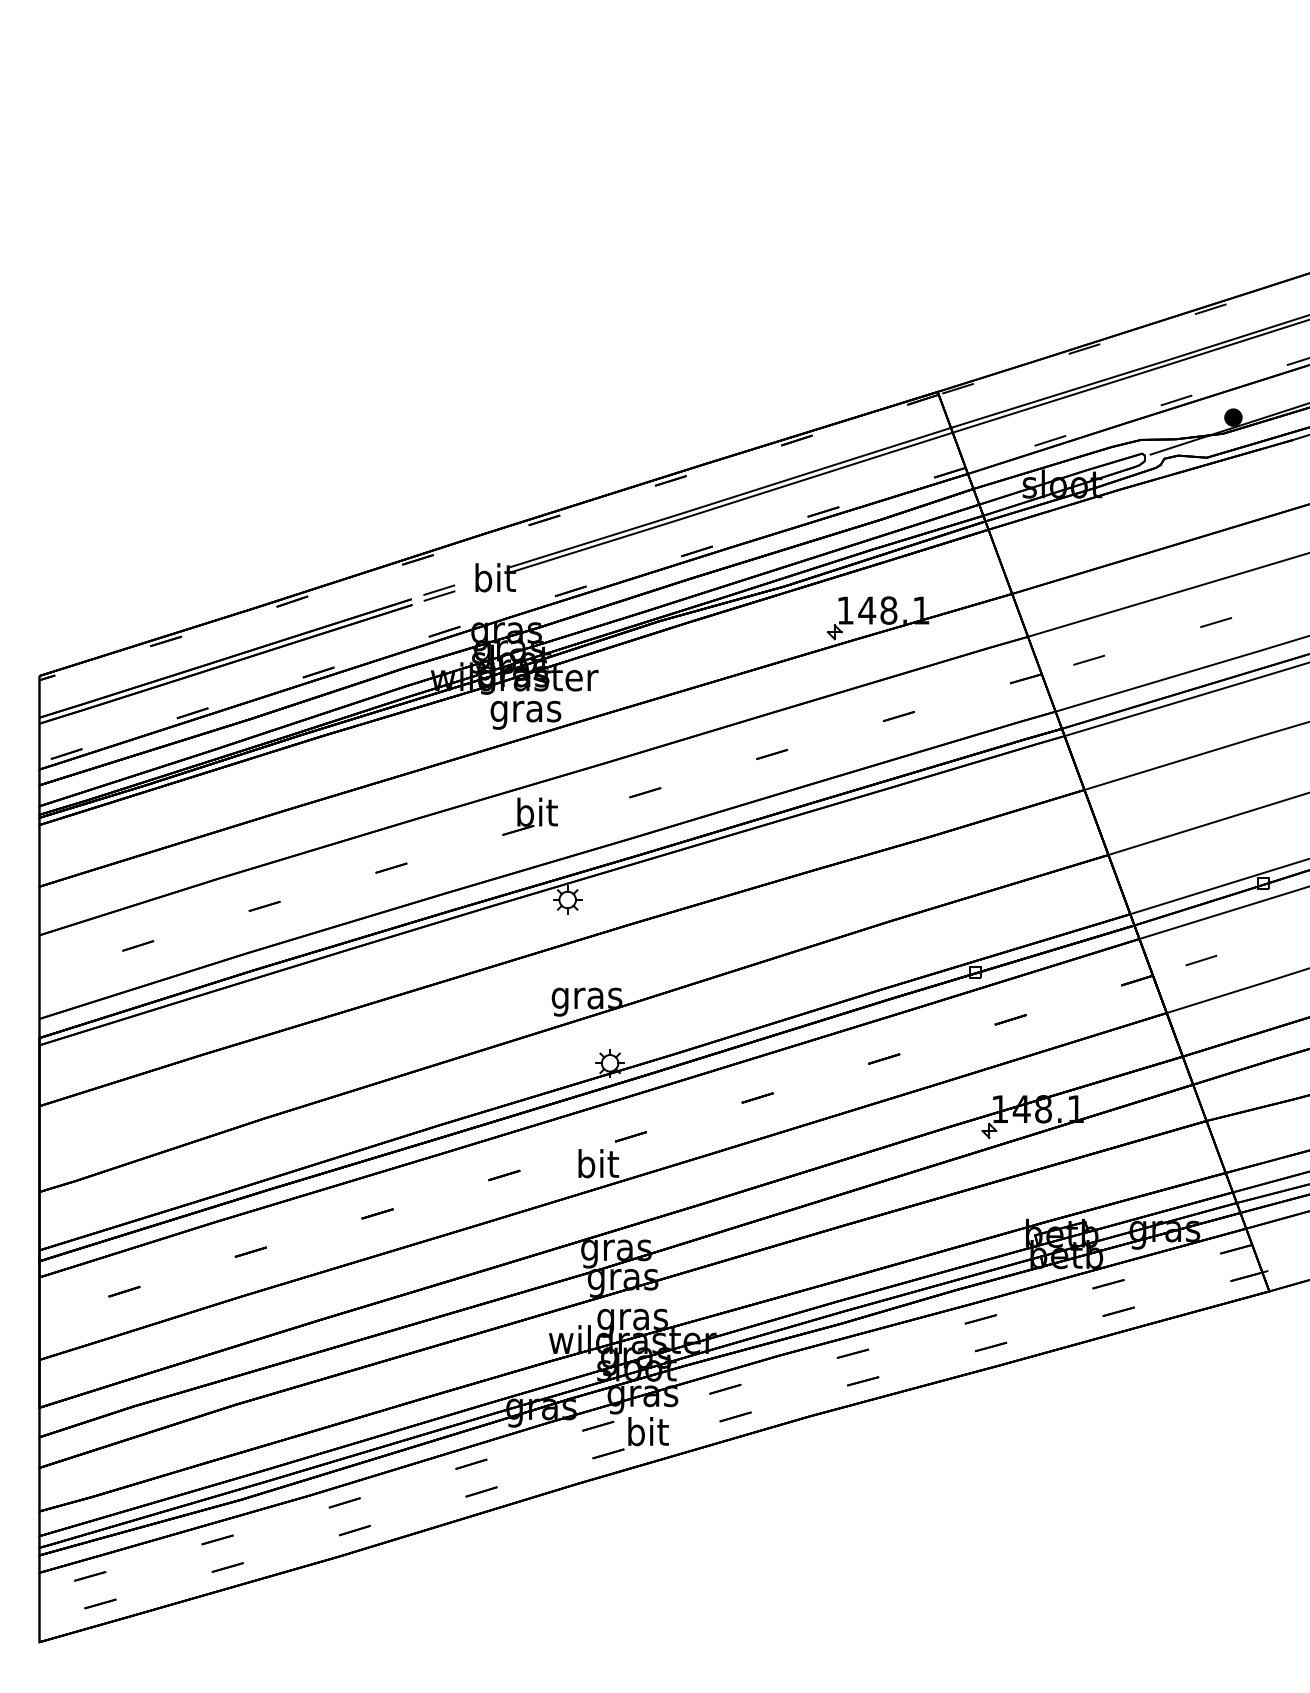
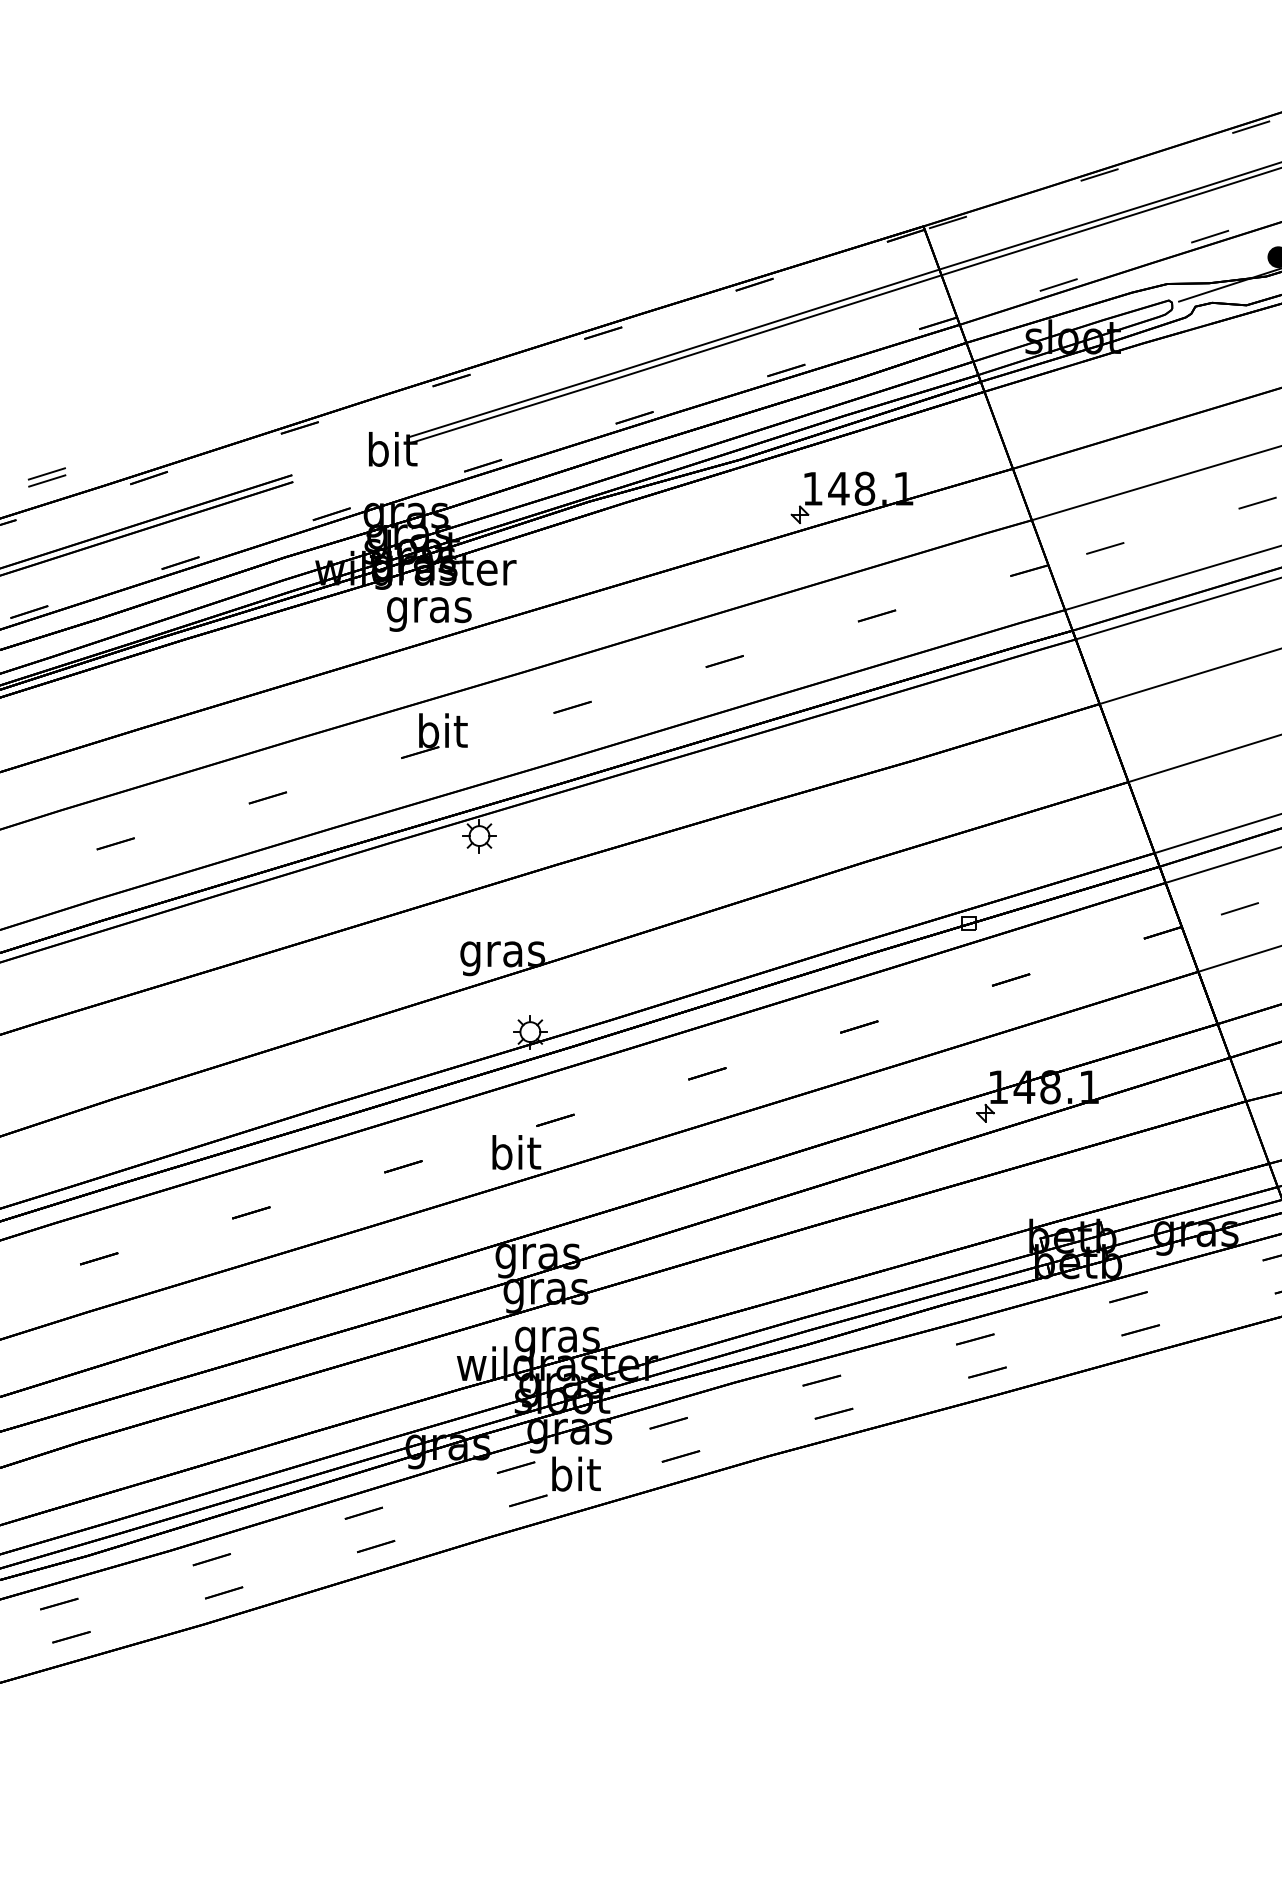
part: (439, 592) -> (47, 476), moved

